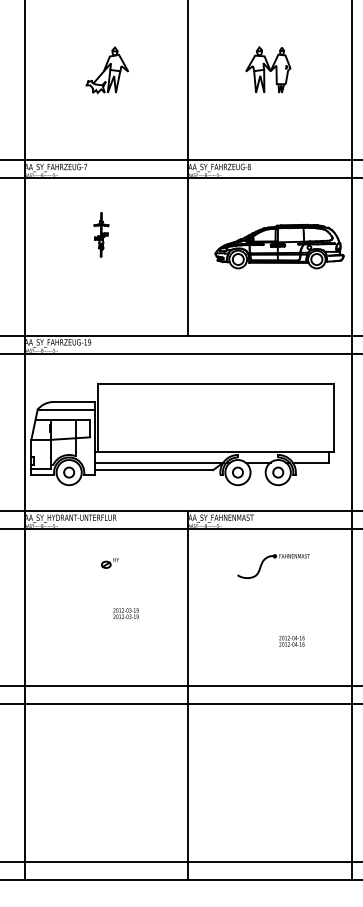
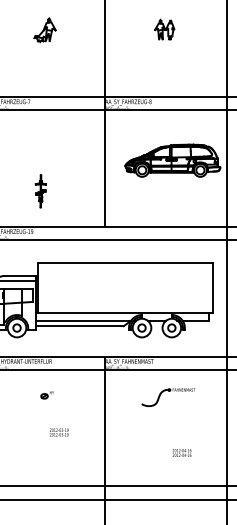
part: (268, 69) -> (164, 29), size x0.6
part: (106, 70) -> (44, 30), size x0.7
part: (101, 234) -> (40, 191), moved

